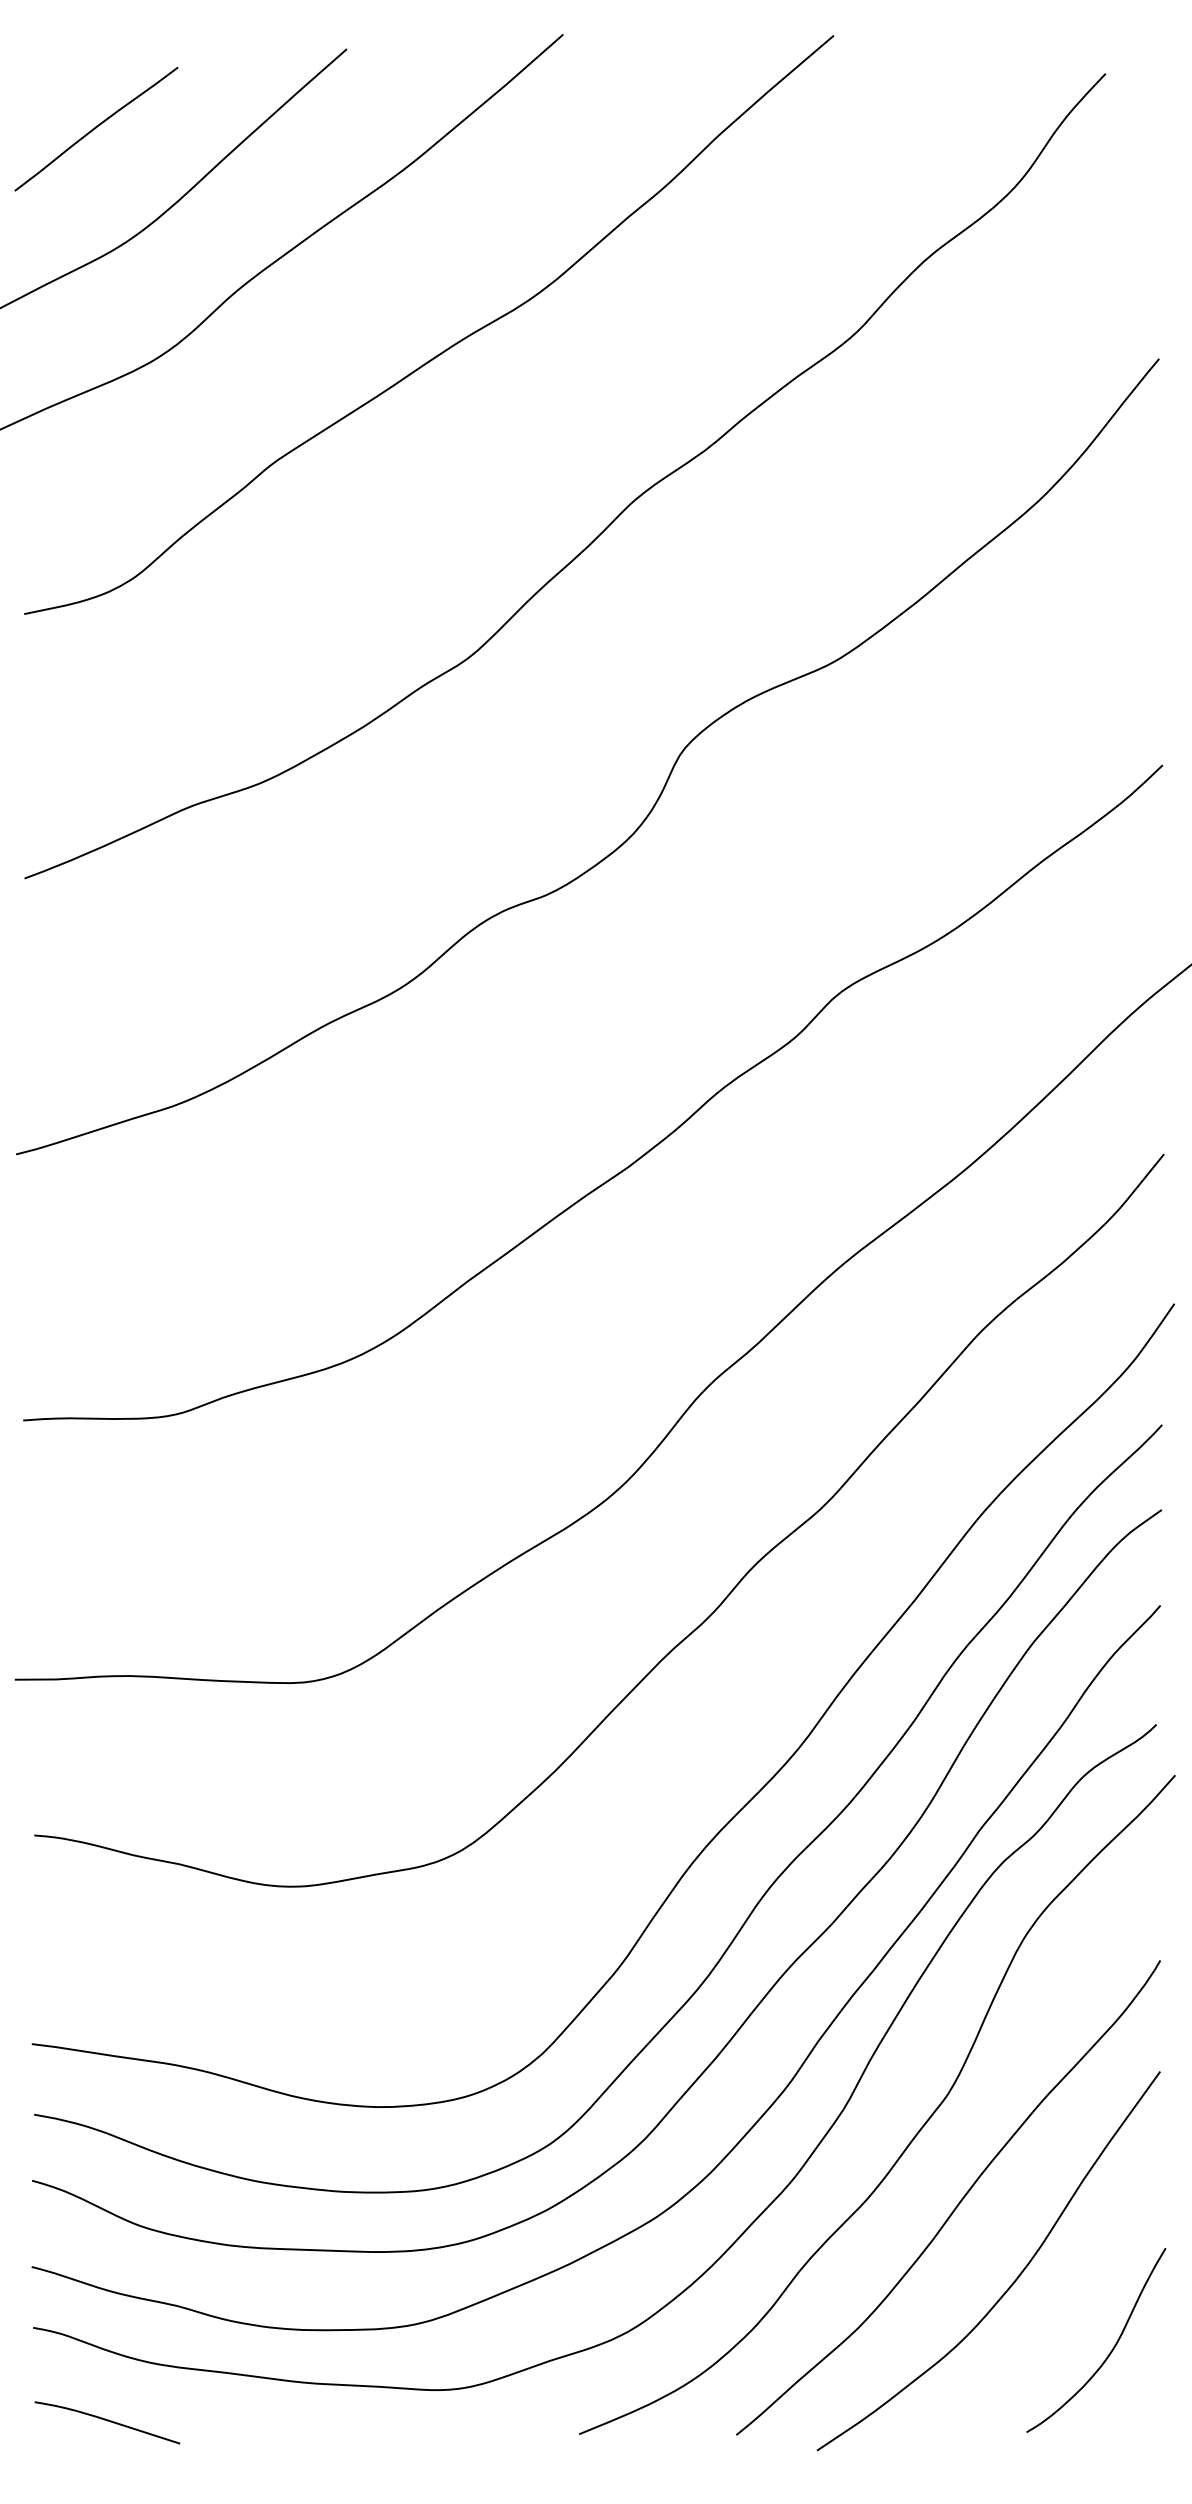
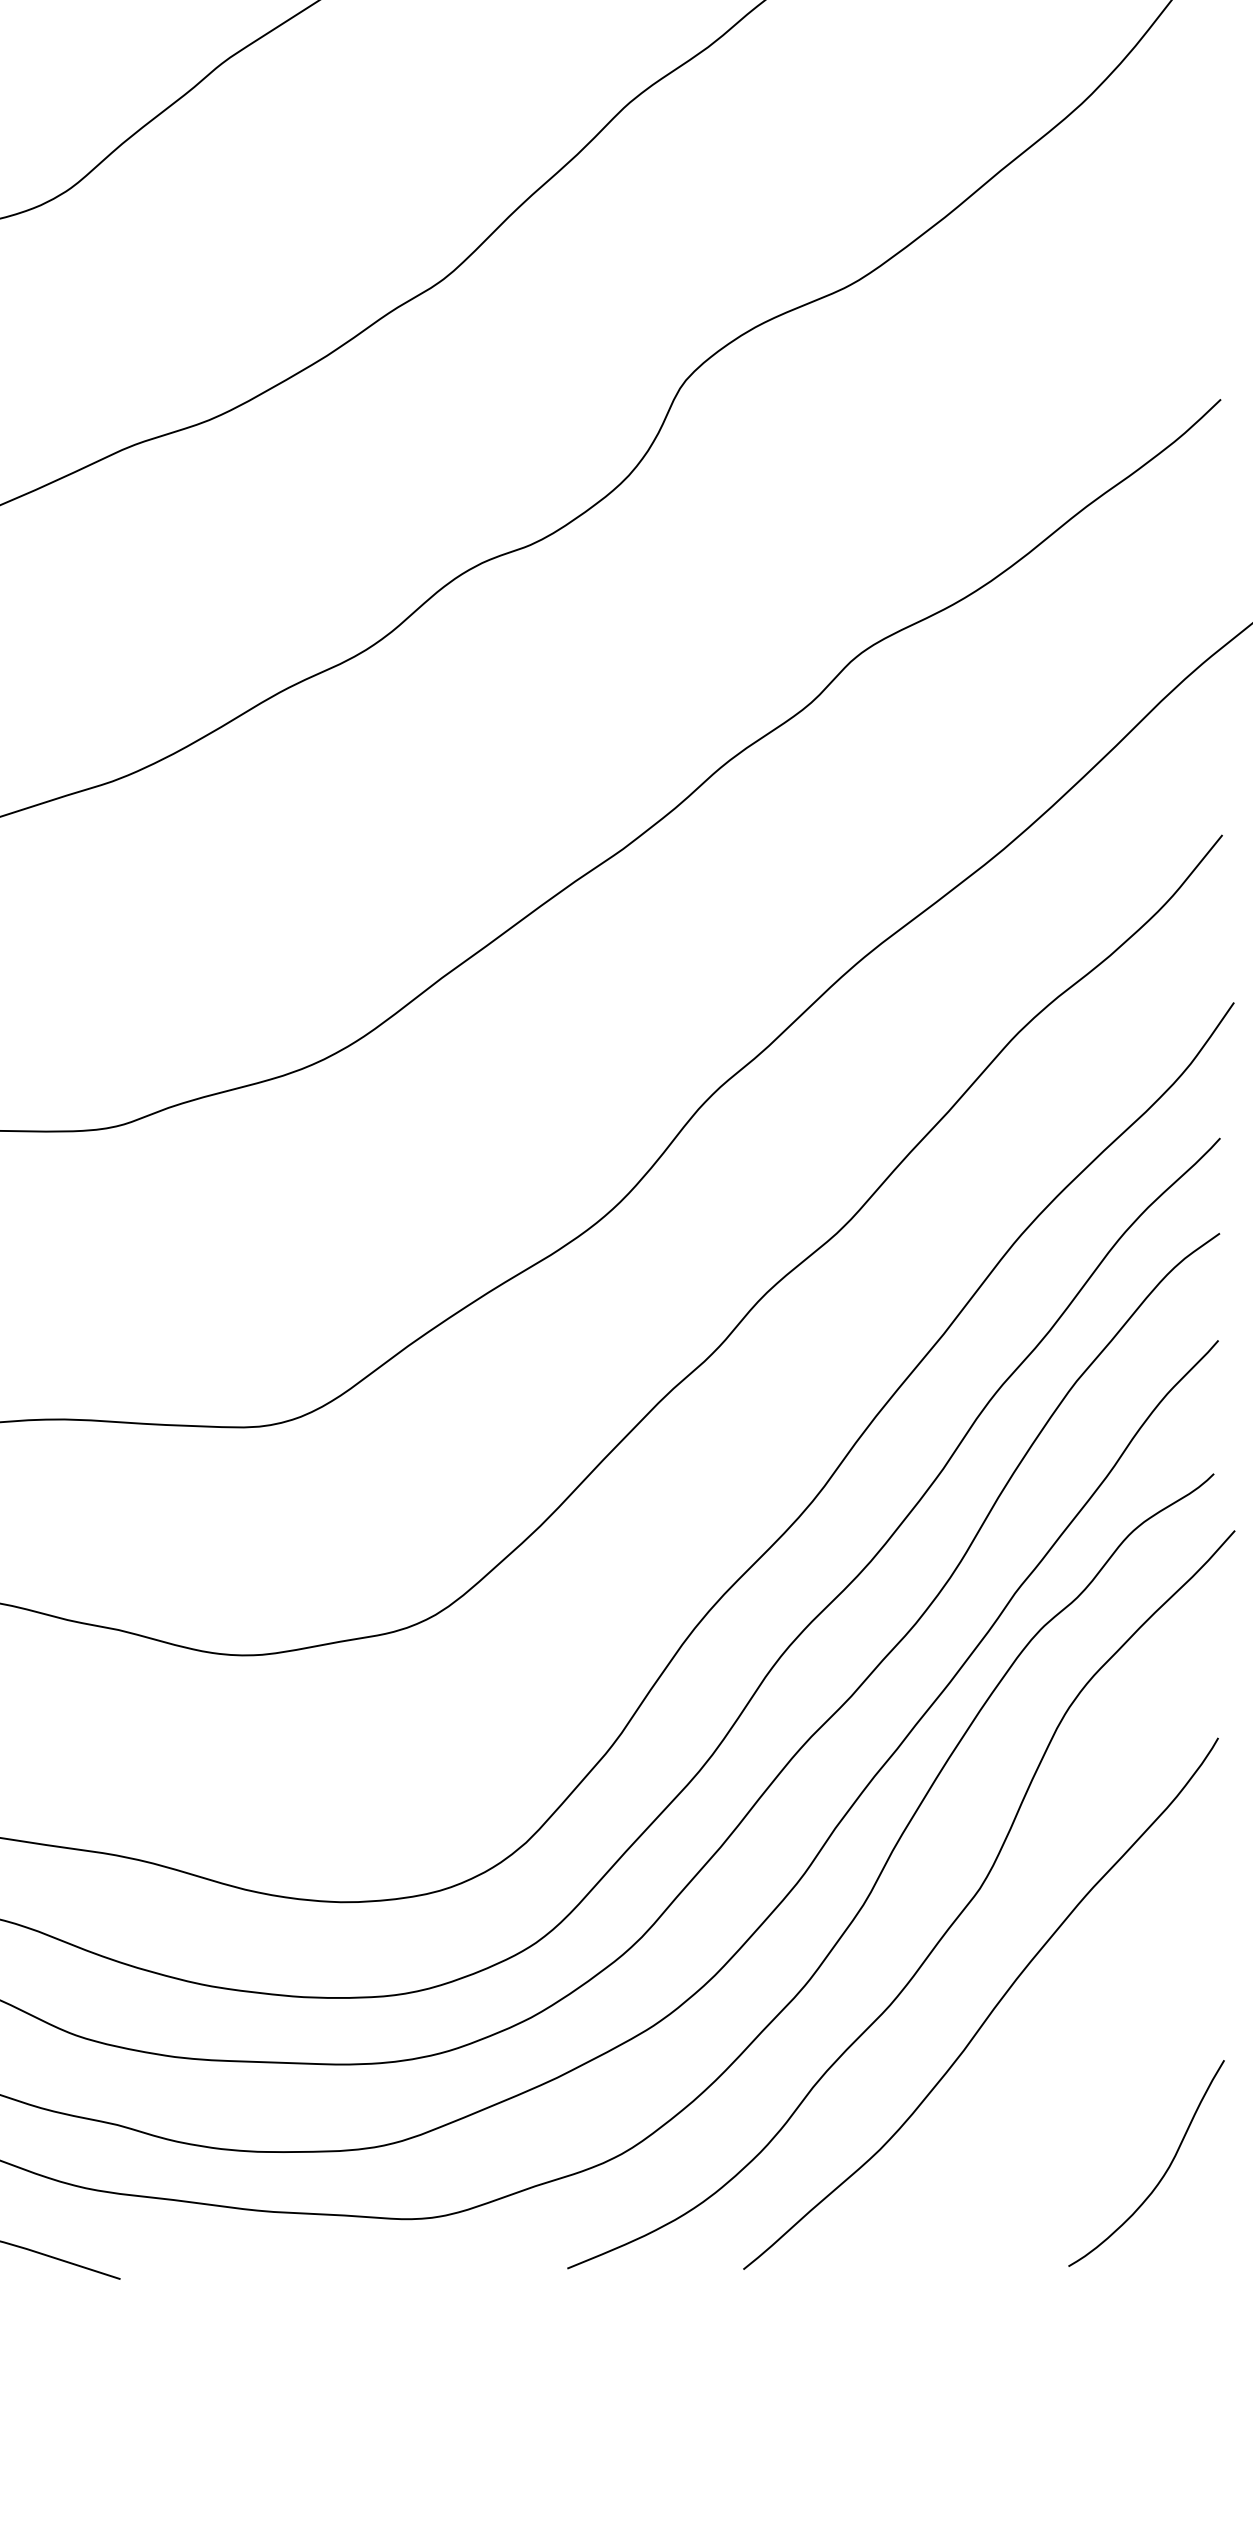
curve: (1012, 2282) -> (1052, 2098), removed

